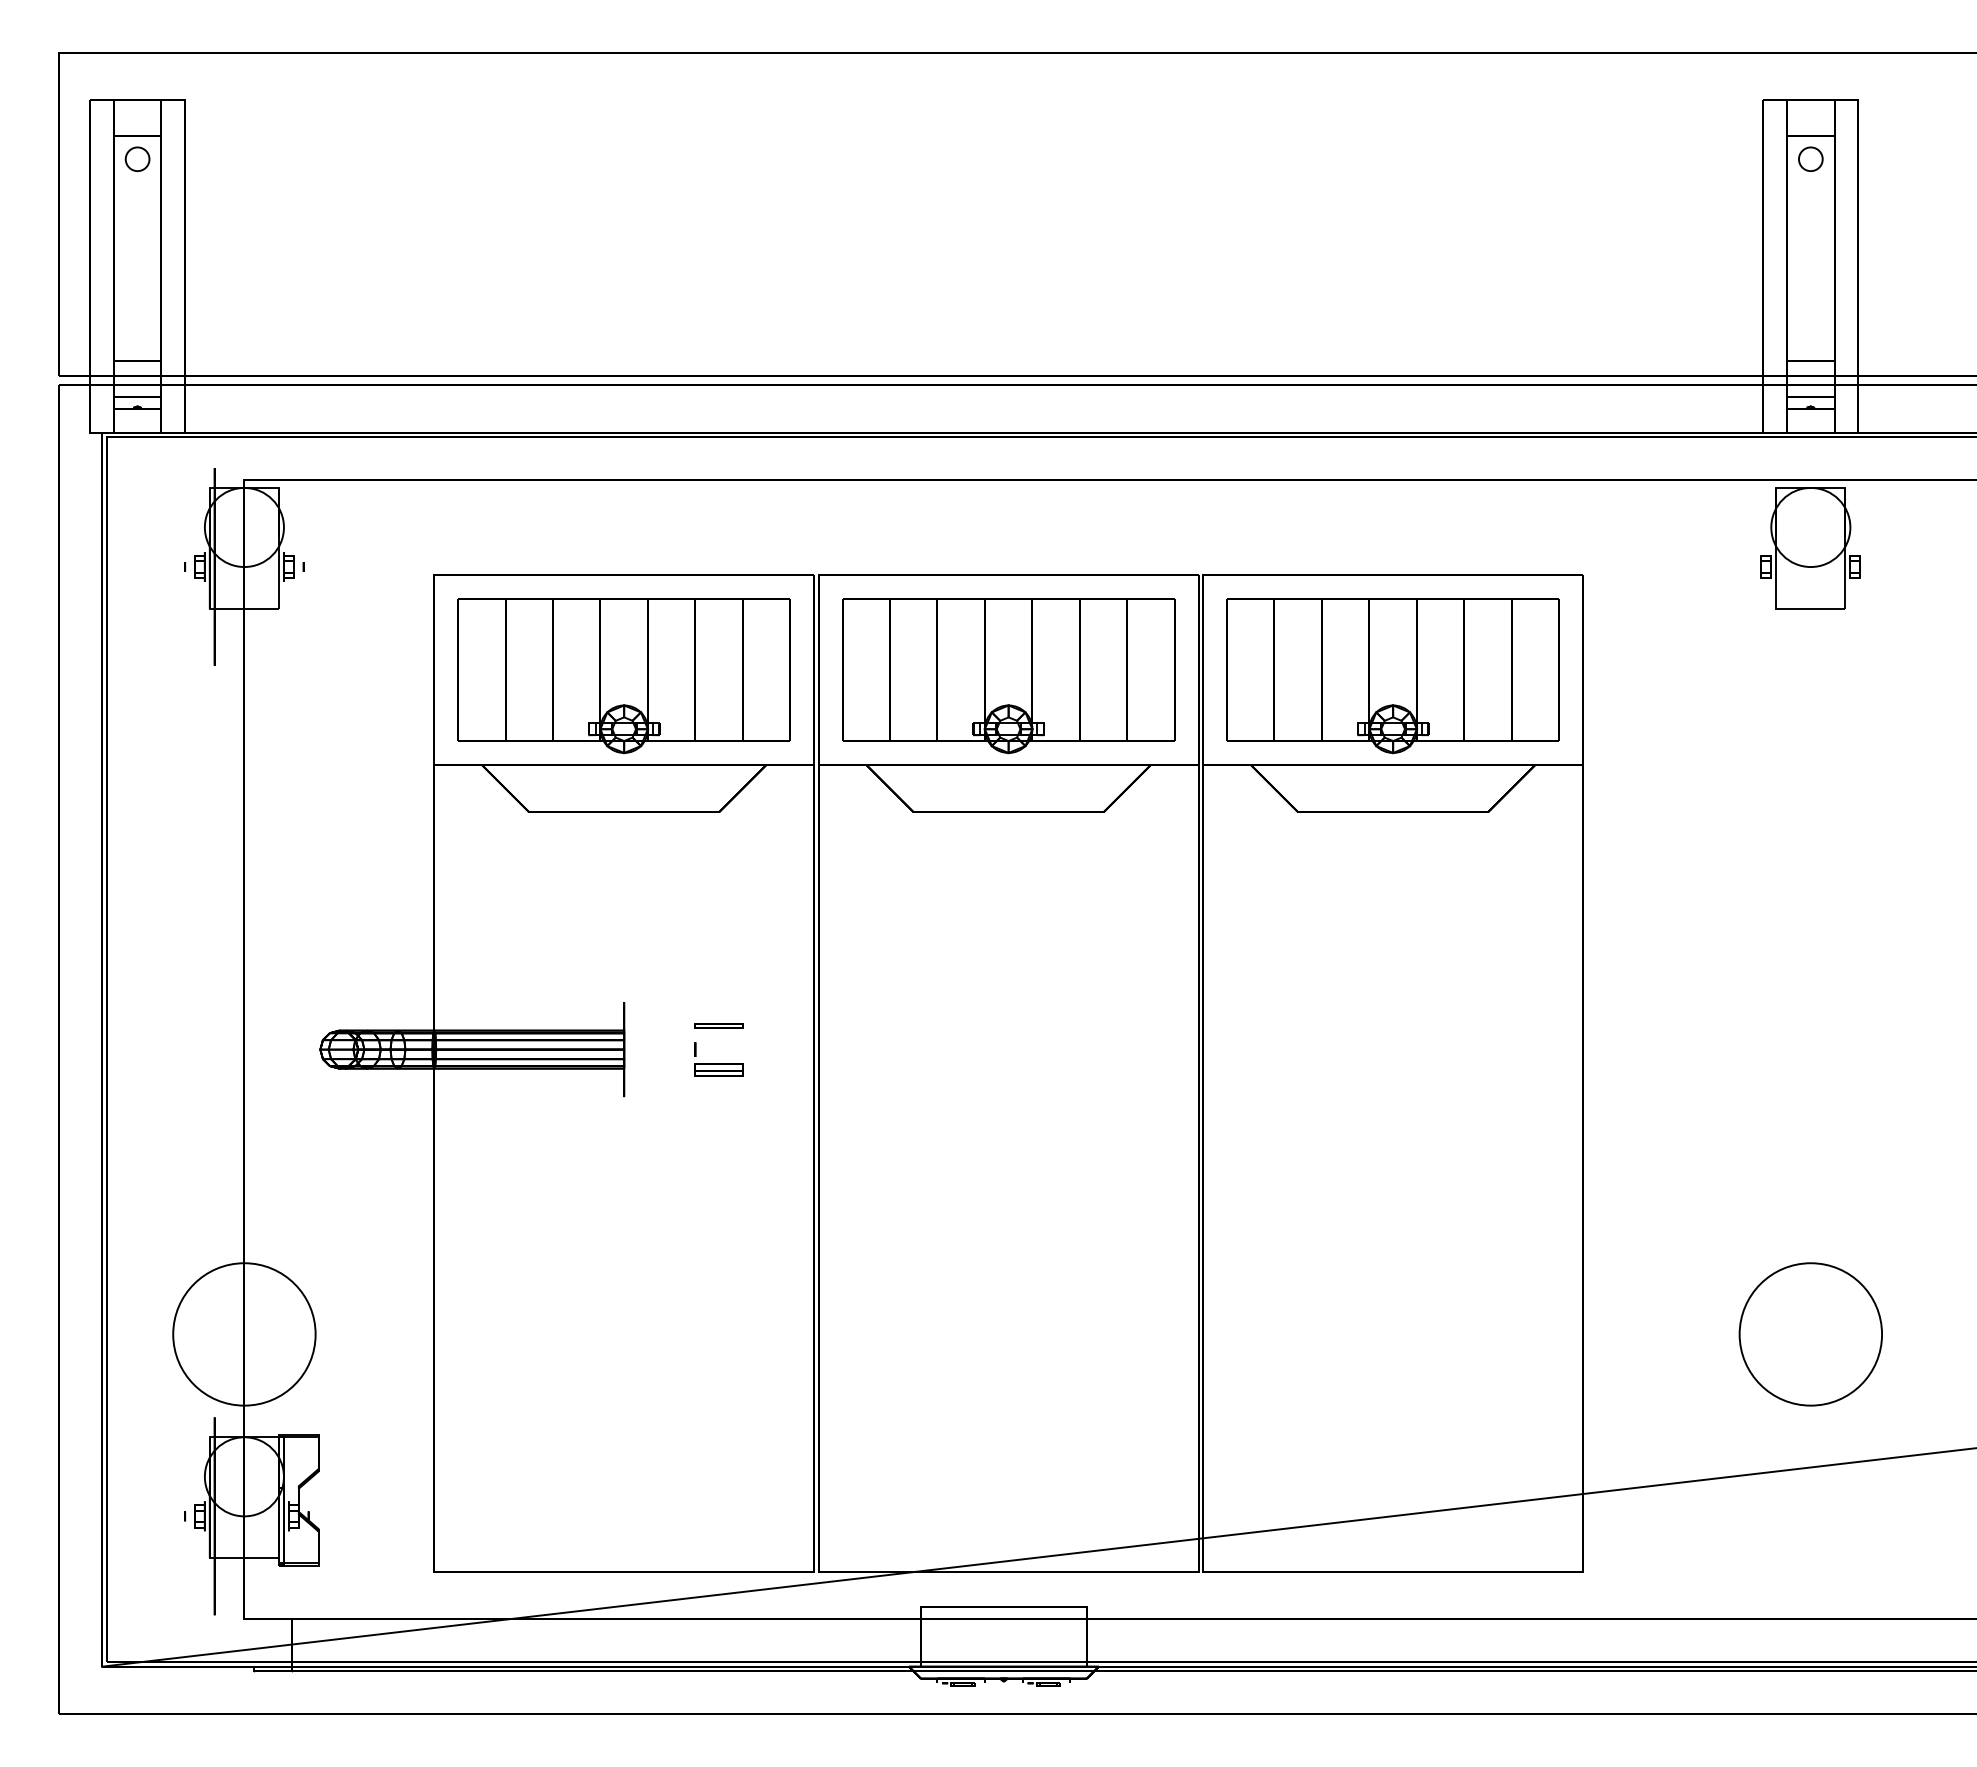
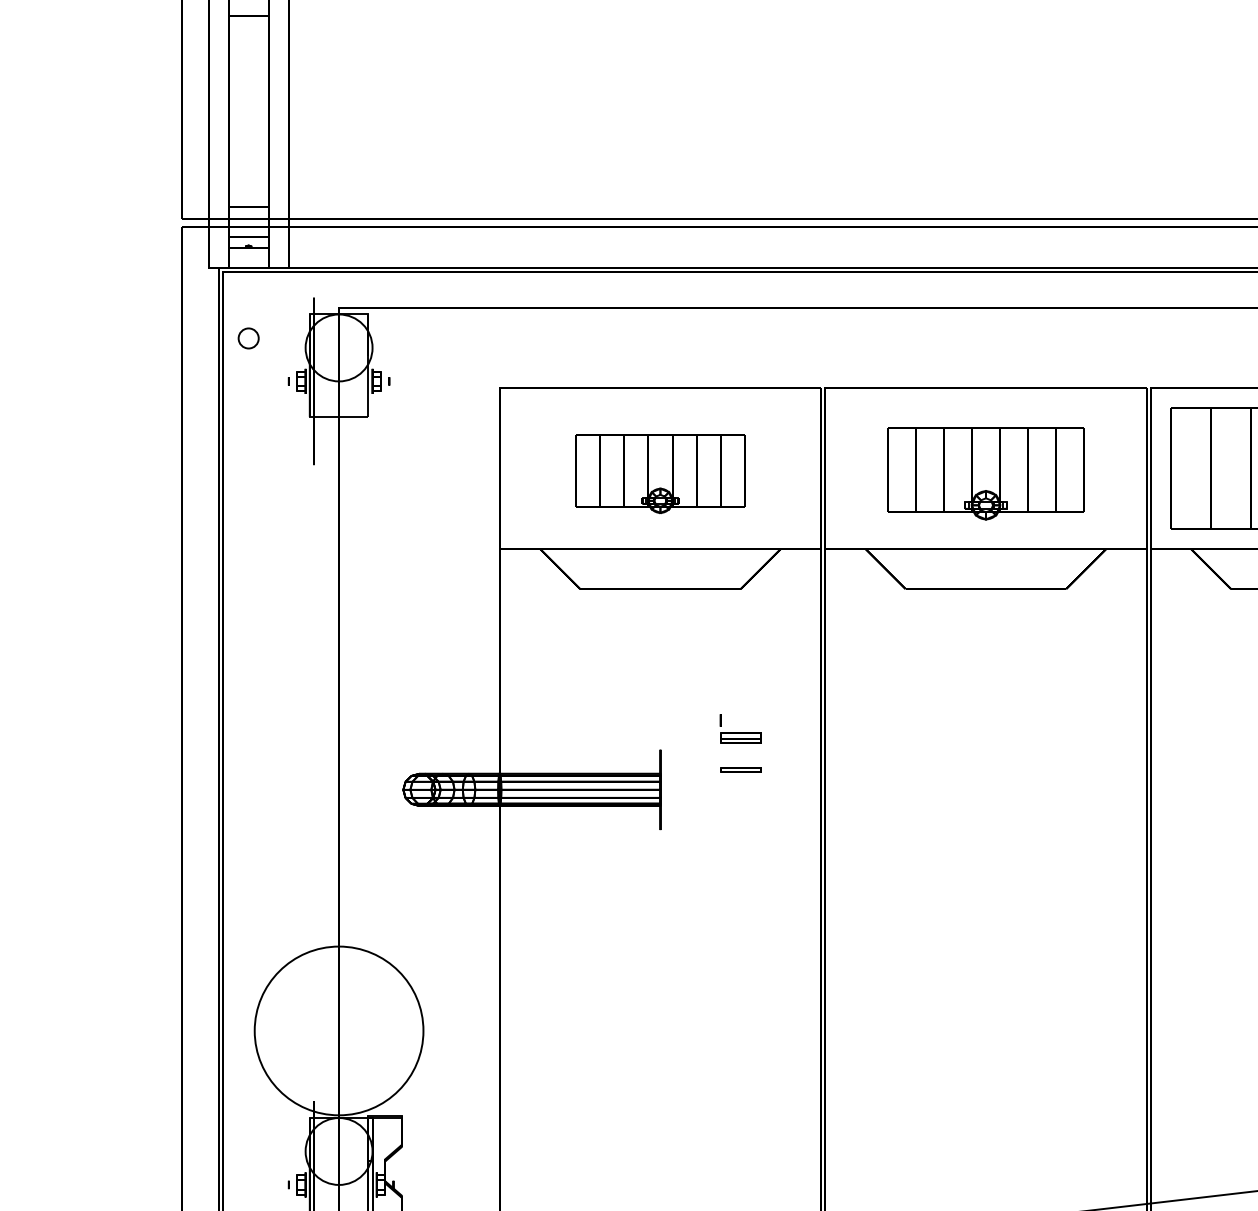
circle: (137, 158) -> (248, 337), moved
part: (623, 676) -> (659, 474), size x0.6
part: (1008, 676) -> (985, 474), size x0.7
part: (718, 1059) -> (740, 728), moved
circle: (244, 1334) -> (339, 1031), size x1.4

